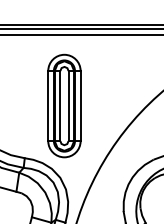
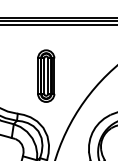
part: (63, 105) -> (45, 75), size x0.7

